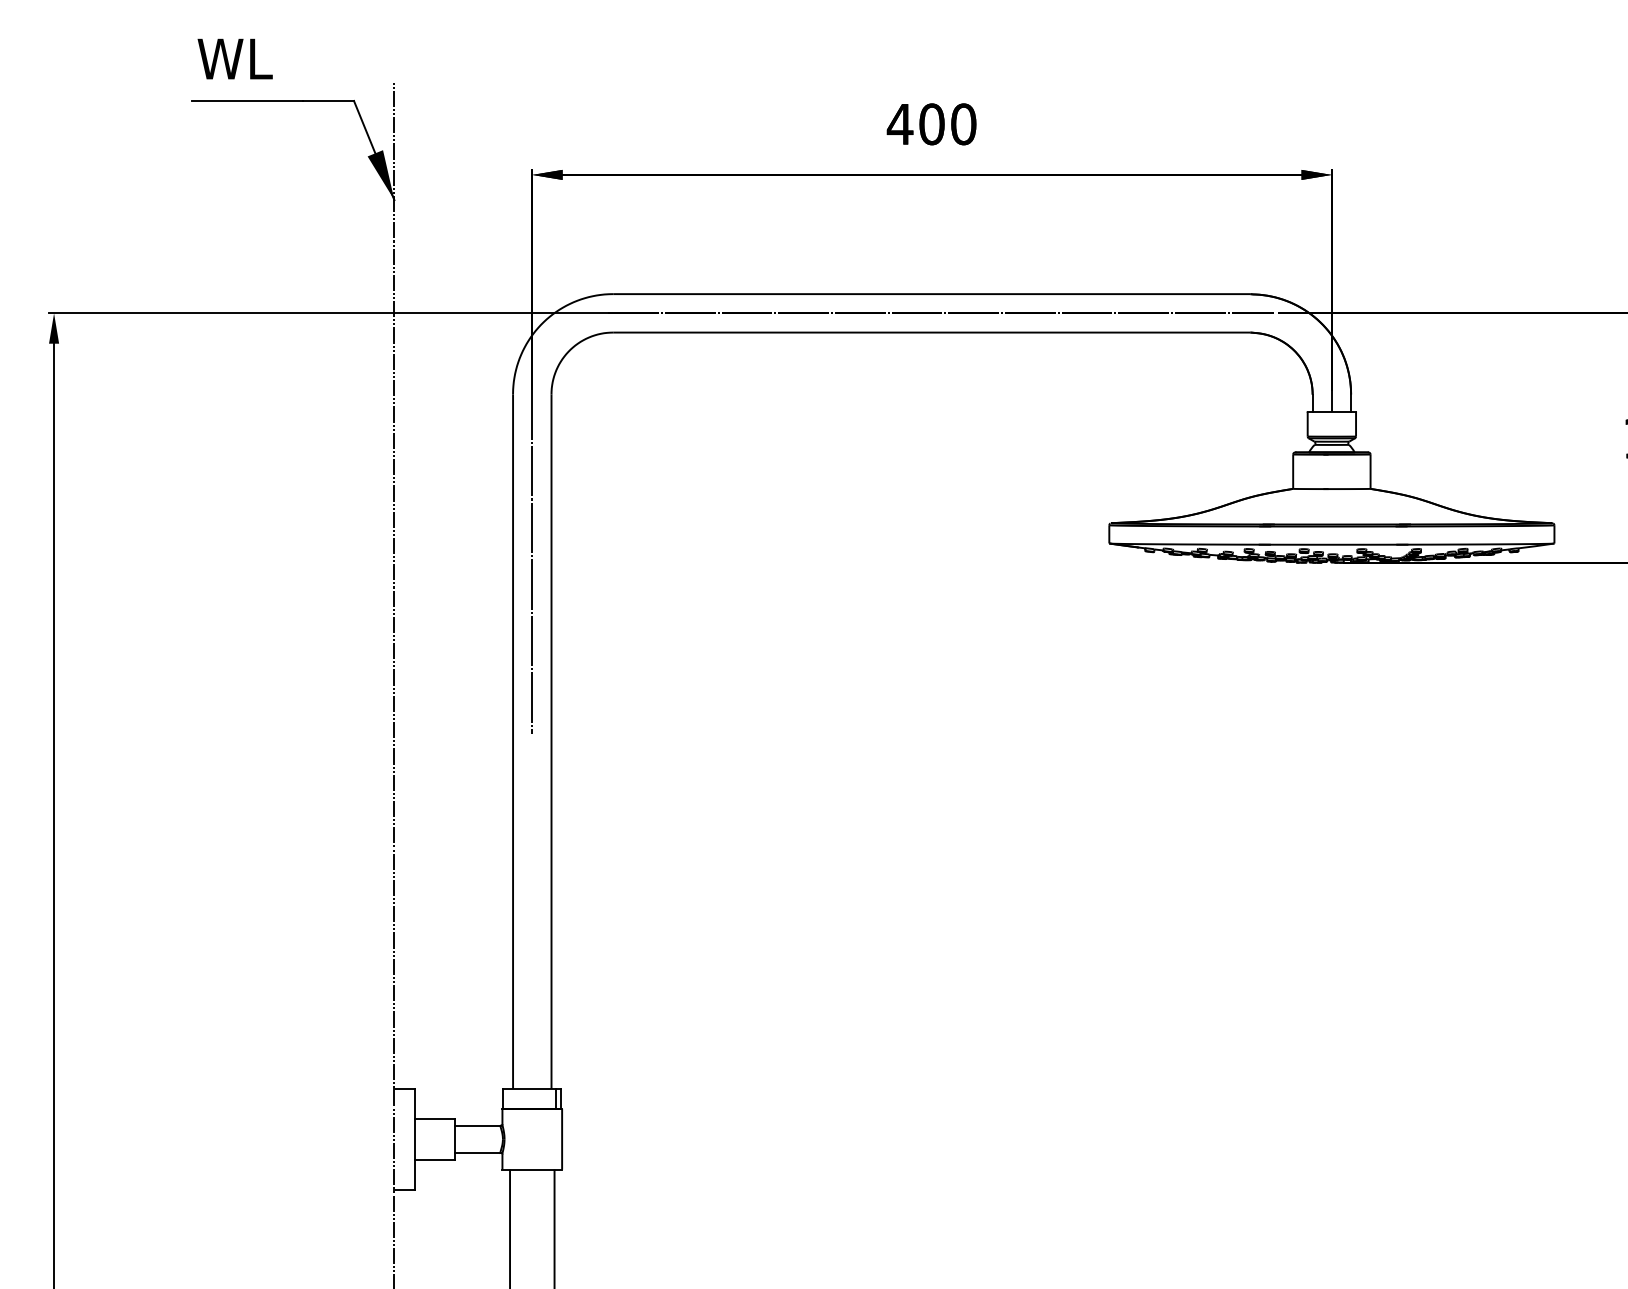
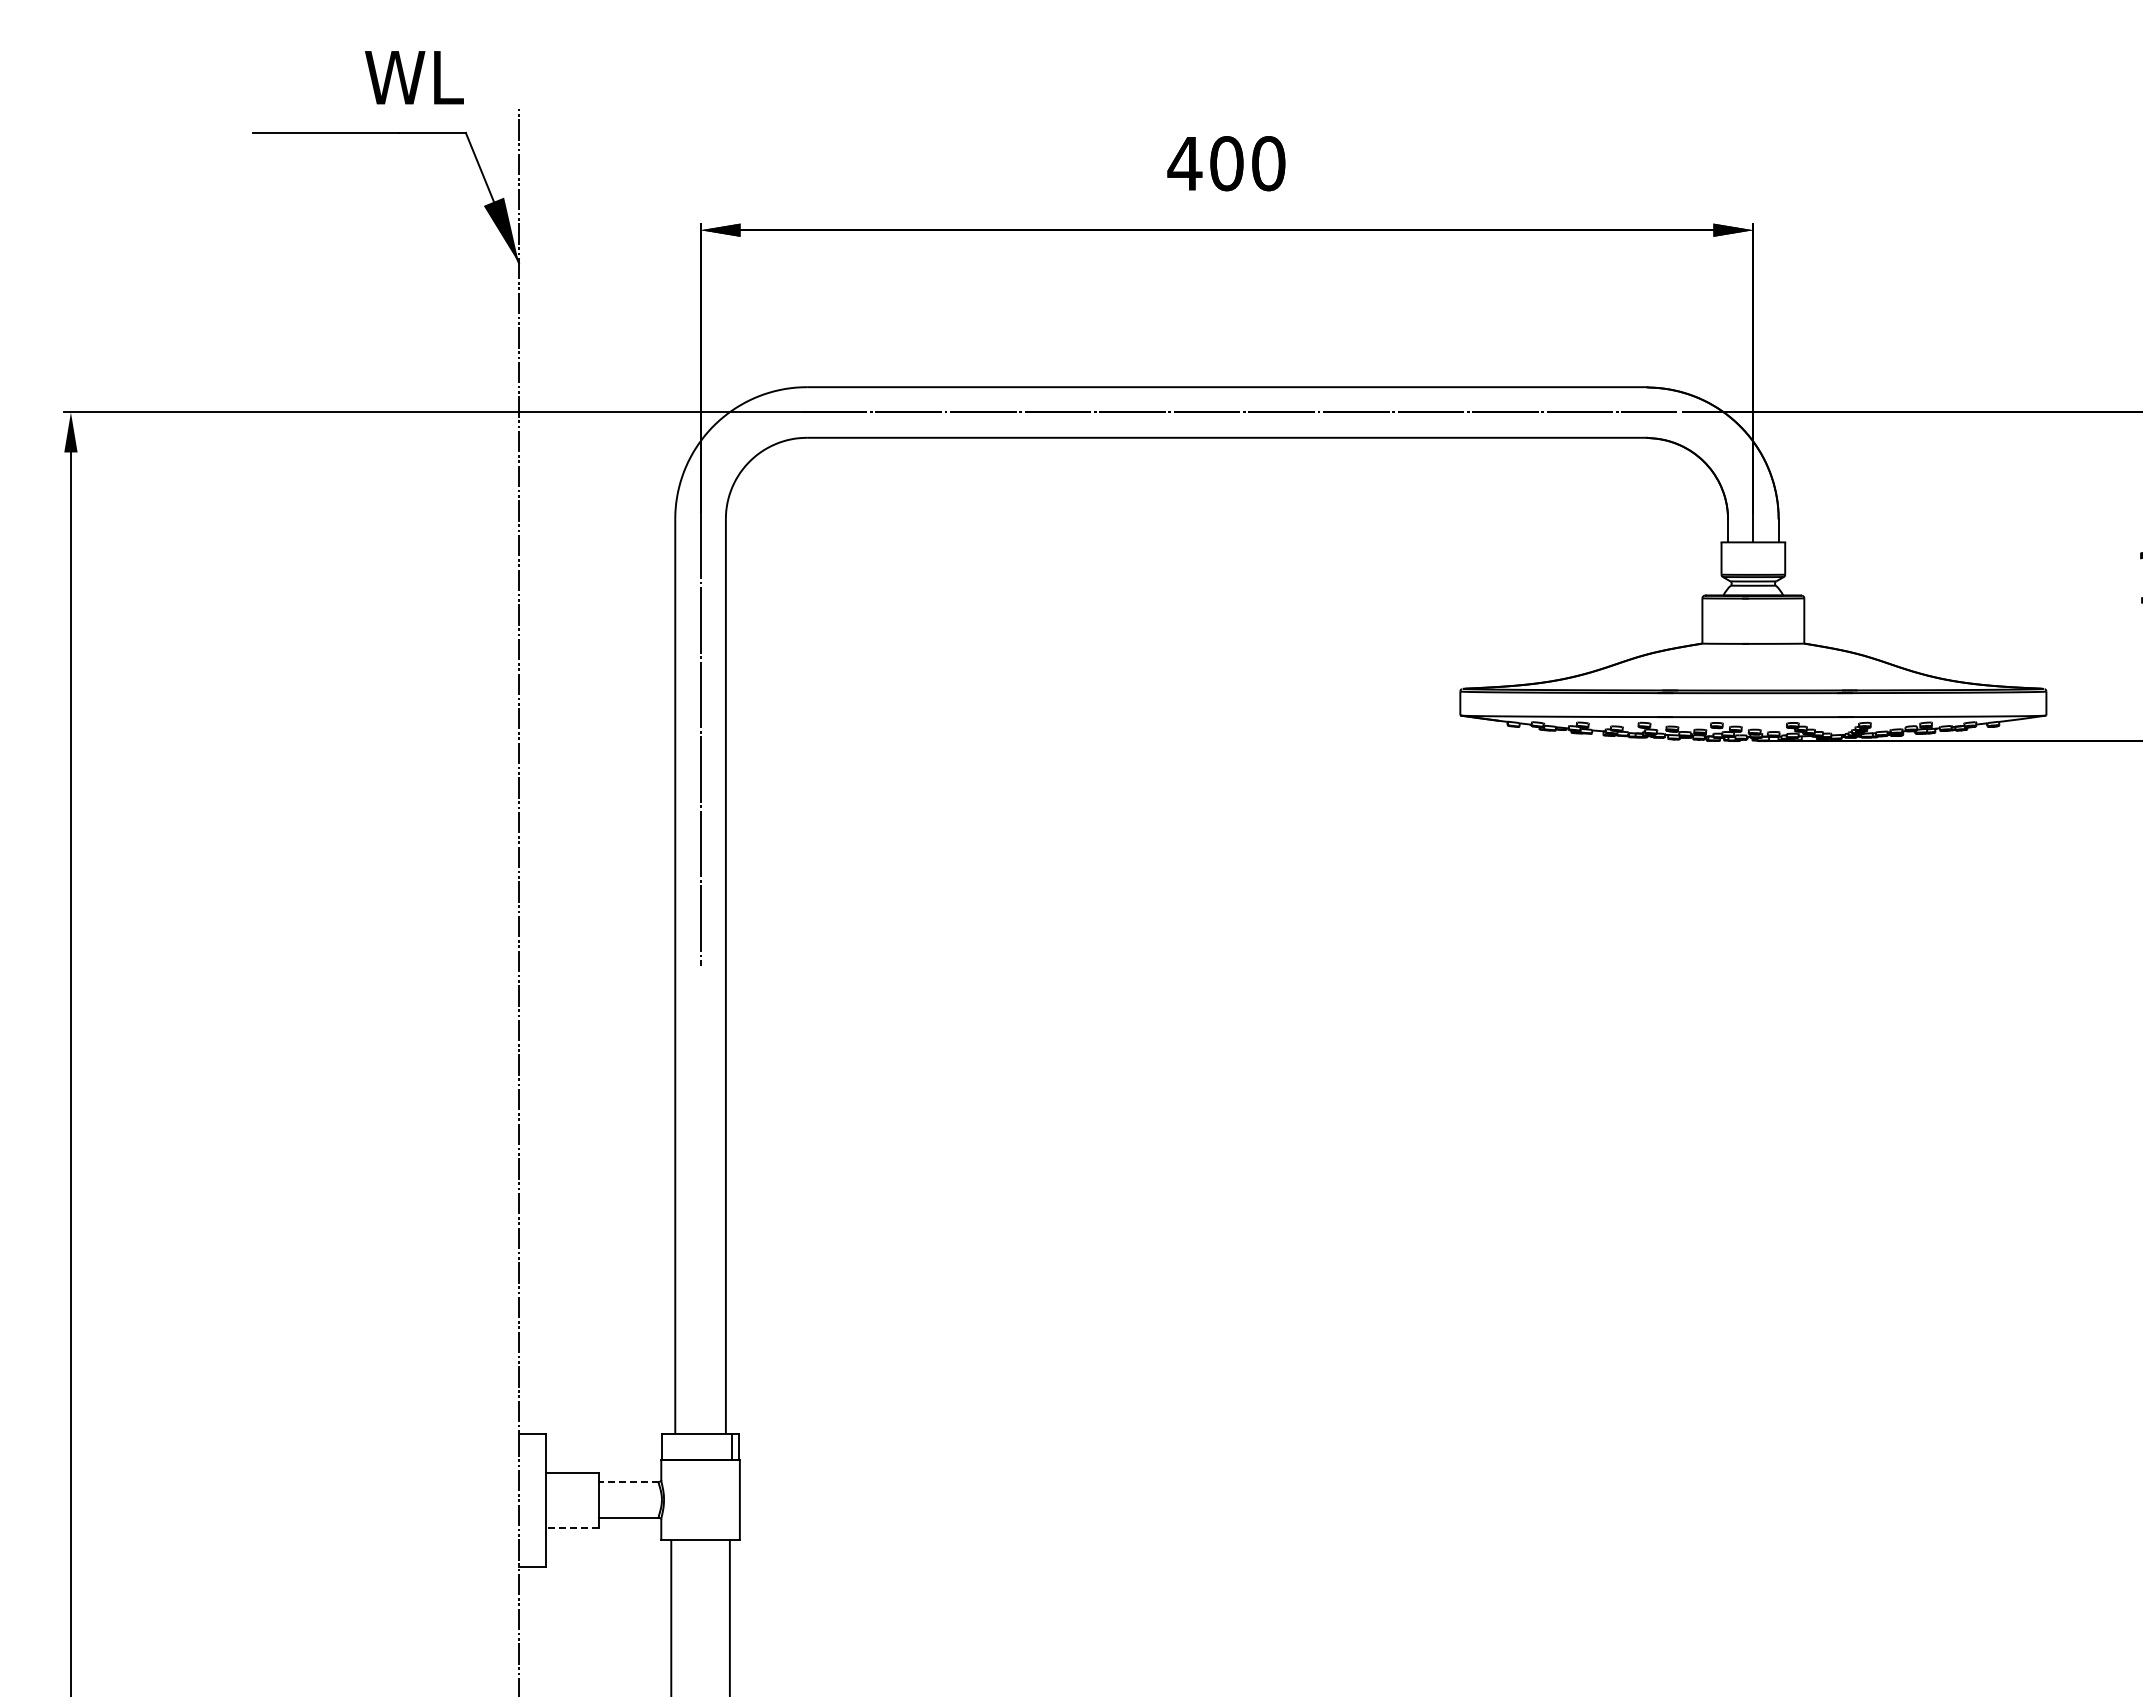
text: (235, 58) -> (414, 77), moved
line: (477, 1125) -> (628, 1481), solid -> dashed
line: (435, 1160) -> (572, 1527), solid -> dashed

